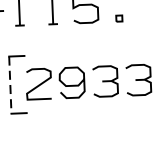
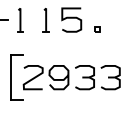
line: (10, 85) -> (11, 77), dashed -> solid

